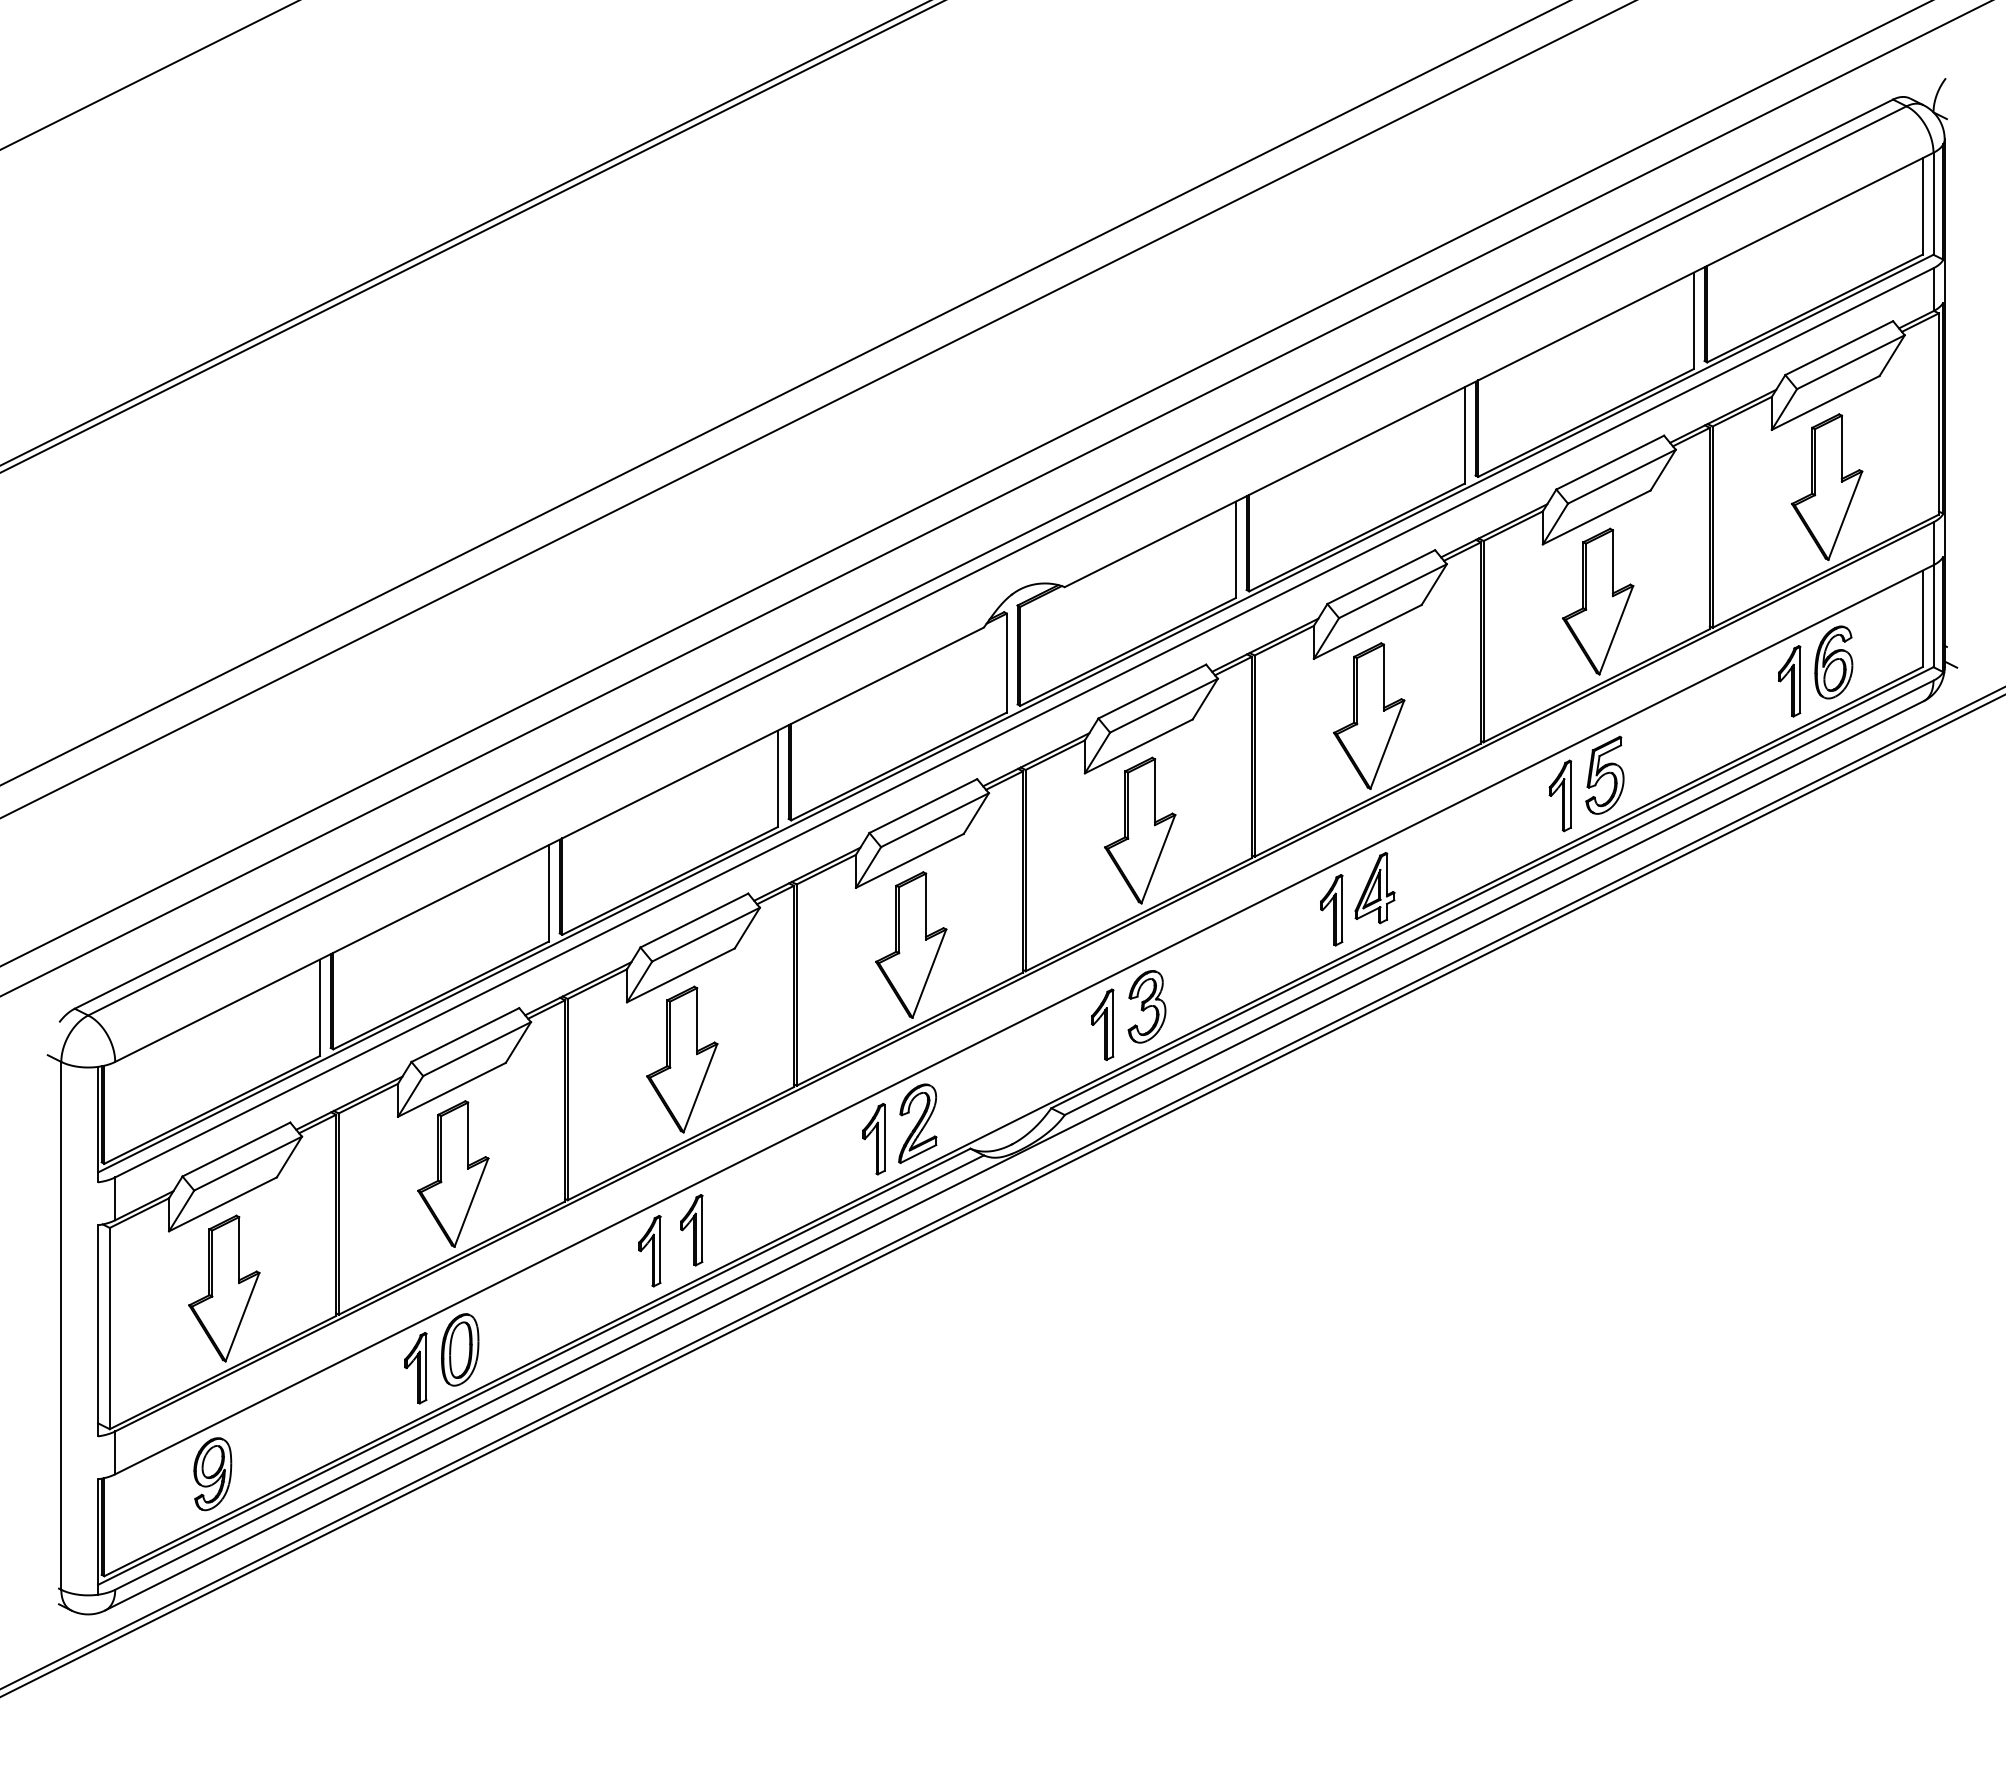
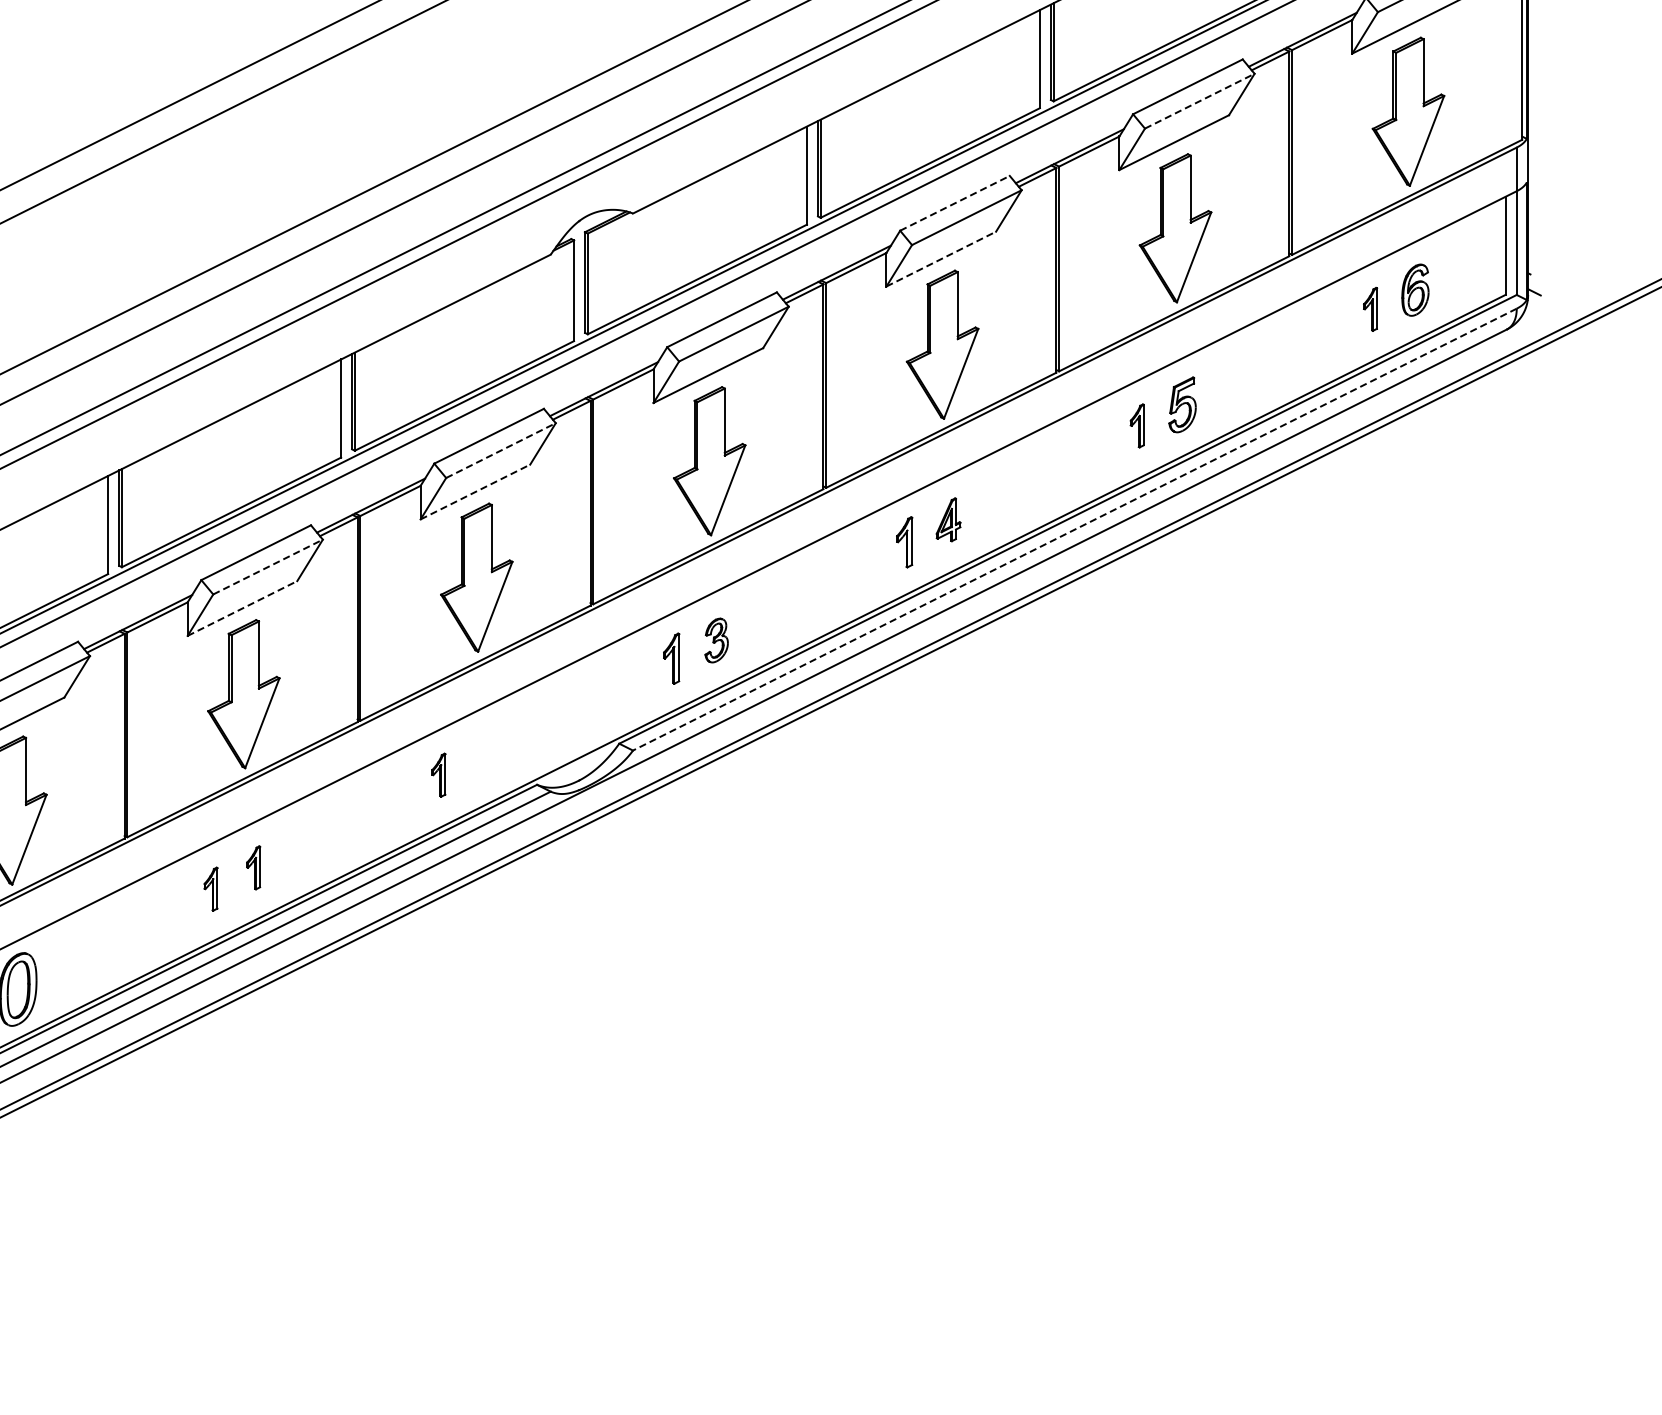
line: (1622, 476) -> (1200, 100), solid -> dashed
line: (1381, 576) -> (955, 202), solid -> dashed
line: (1368, 631) -> (941, 258), solid -> dashed
part: (1833, 662) -> (1415, 290), size x0.7
part: (1789, 681) -> (1370, 309), size x0.6
part: (1604, 774) -> (1182, 404), size x0.7
part: (1560, 795) -> (1137, 425), size x0.6
line: (935, 819) -> (501, 449), solid -> dashed
line: (910, 860) -> (476, 491), solid -> dashed
part: (1374, 888) -> (948, 520), size x0.6
line: (1499, 897) -> (1075, 529), solid -> dashed
part: (1331, 910) -> (904, 542), size x0.7
line: (706, 934) -> (268, 566), solid -> dashed
line: (681, 975) -> (243, 608), solid -> dashed
part: (1146, 1006) -> (716, 640), size x0.6
part: (1102, 1024) -> (671, 658), size x0.7
part: (917, 1123) -> (483, 759), removed
part: (873, 1139) -> (438, 775), size x0.6
part: (691, 1230) -> (253, 868), size x0.6
part: (649, 1251) -> (210, 889), size x0.6

